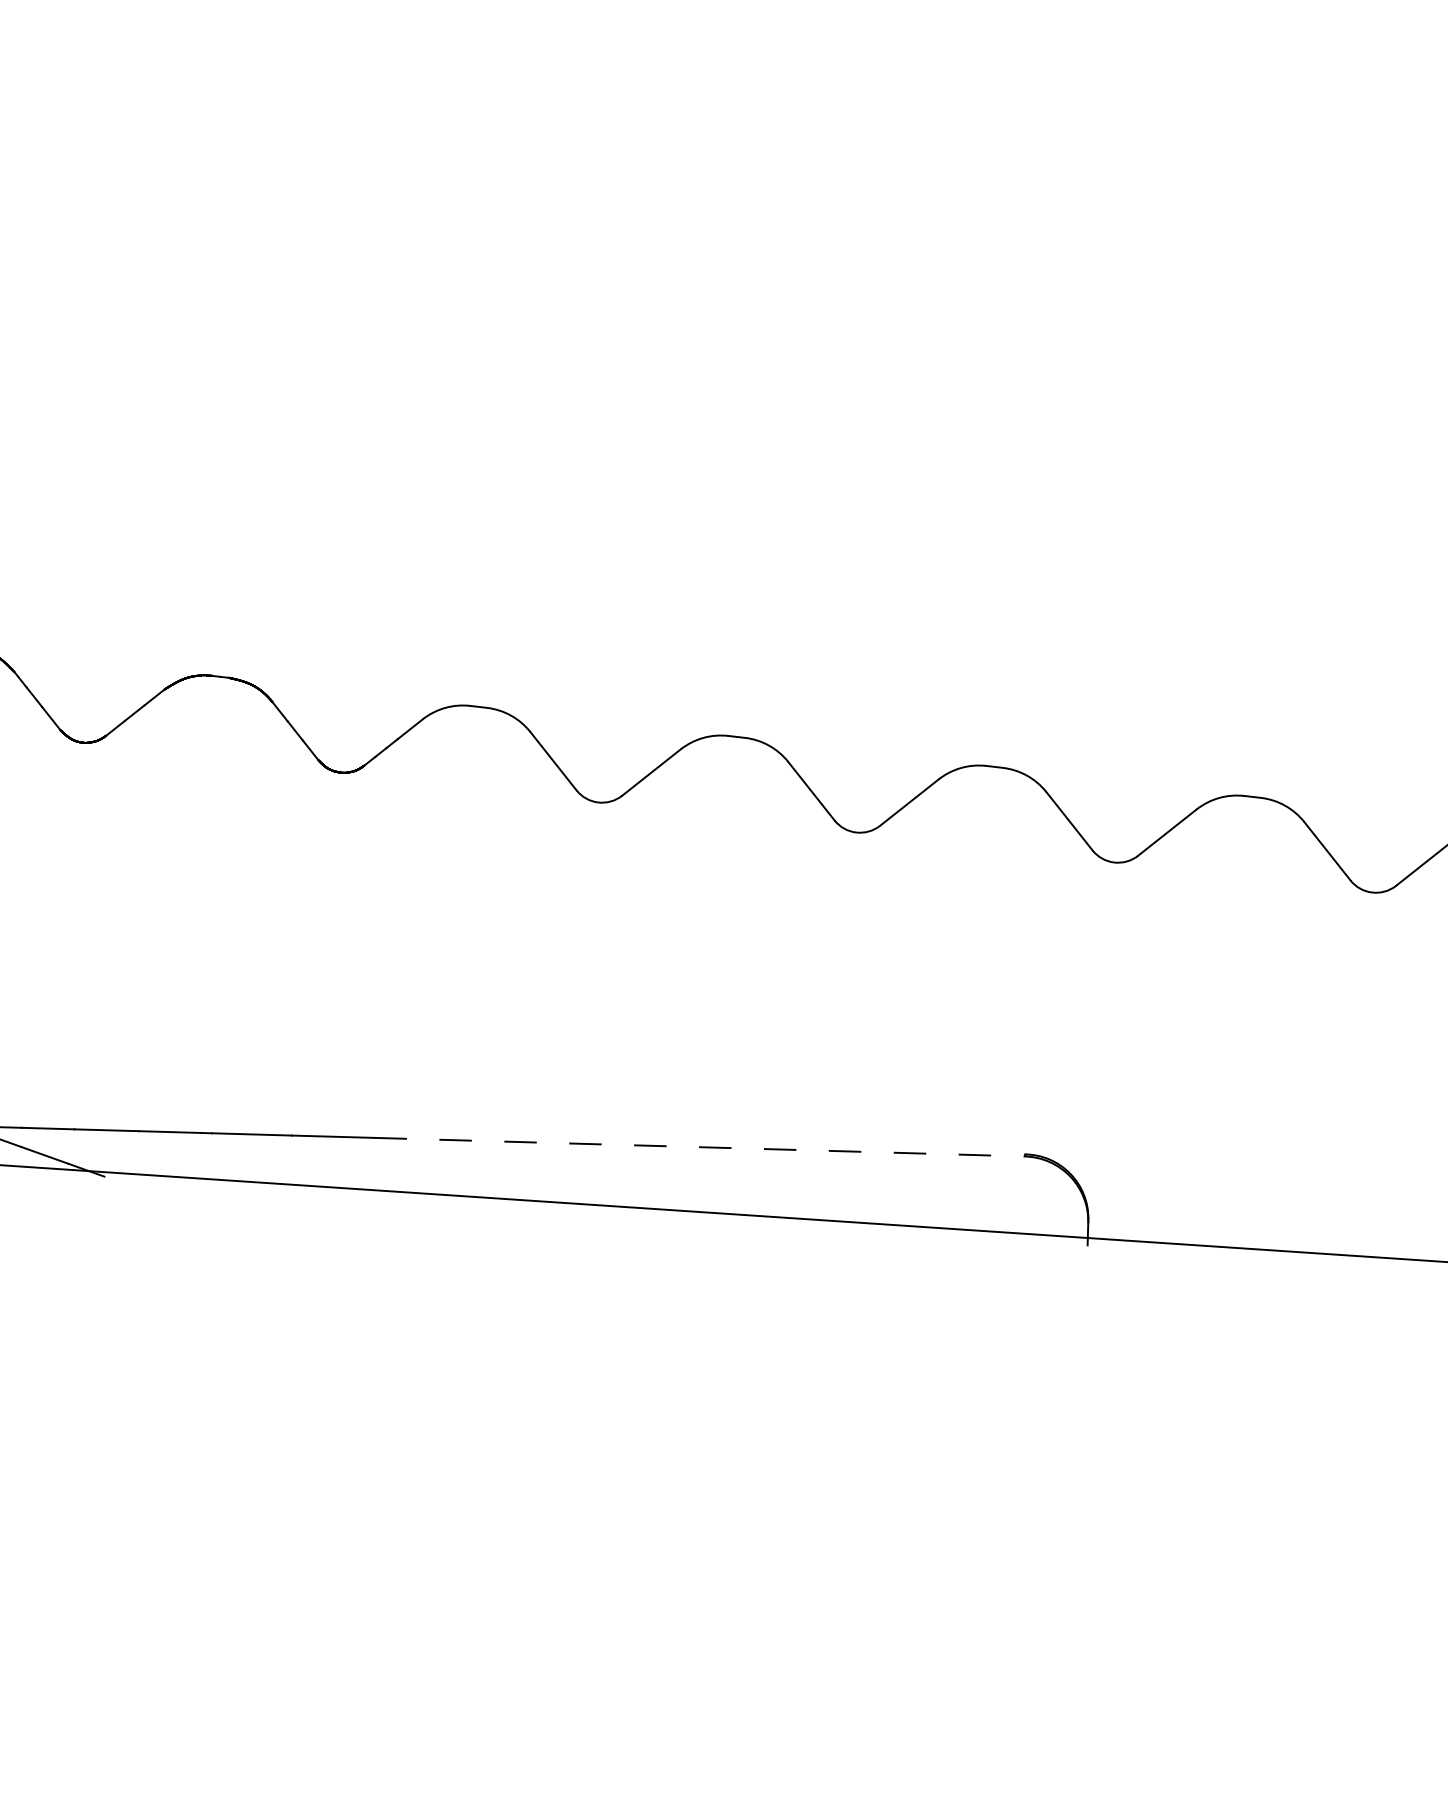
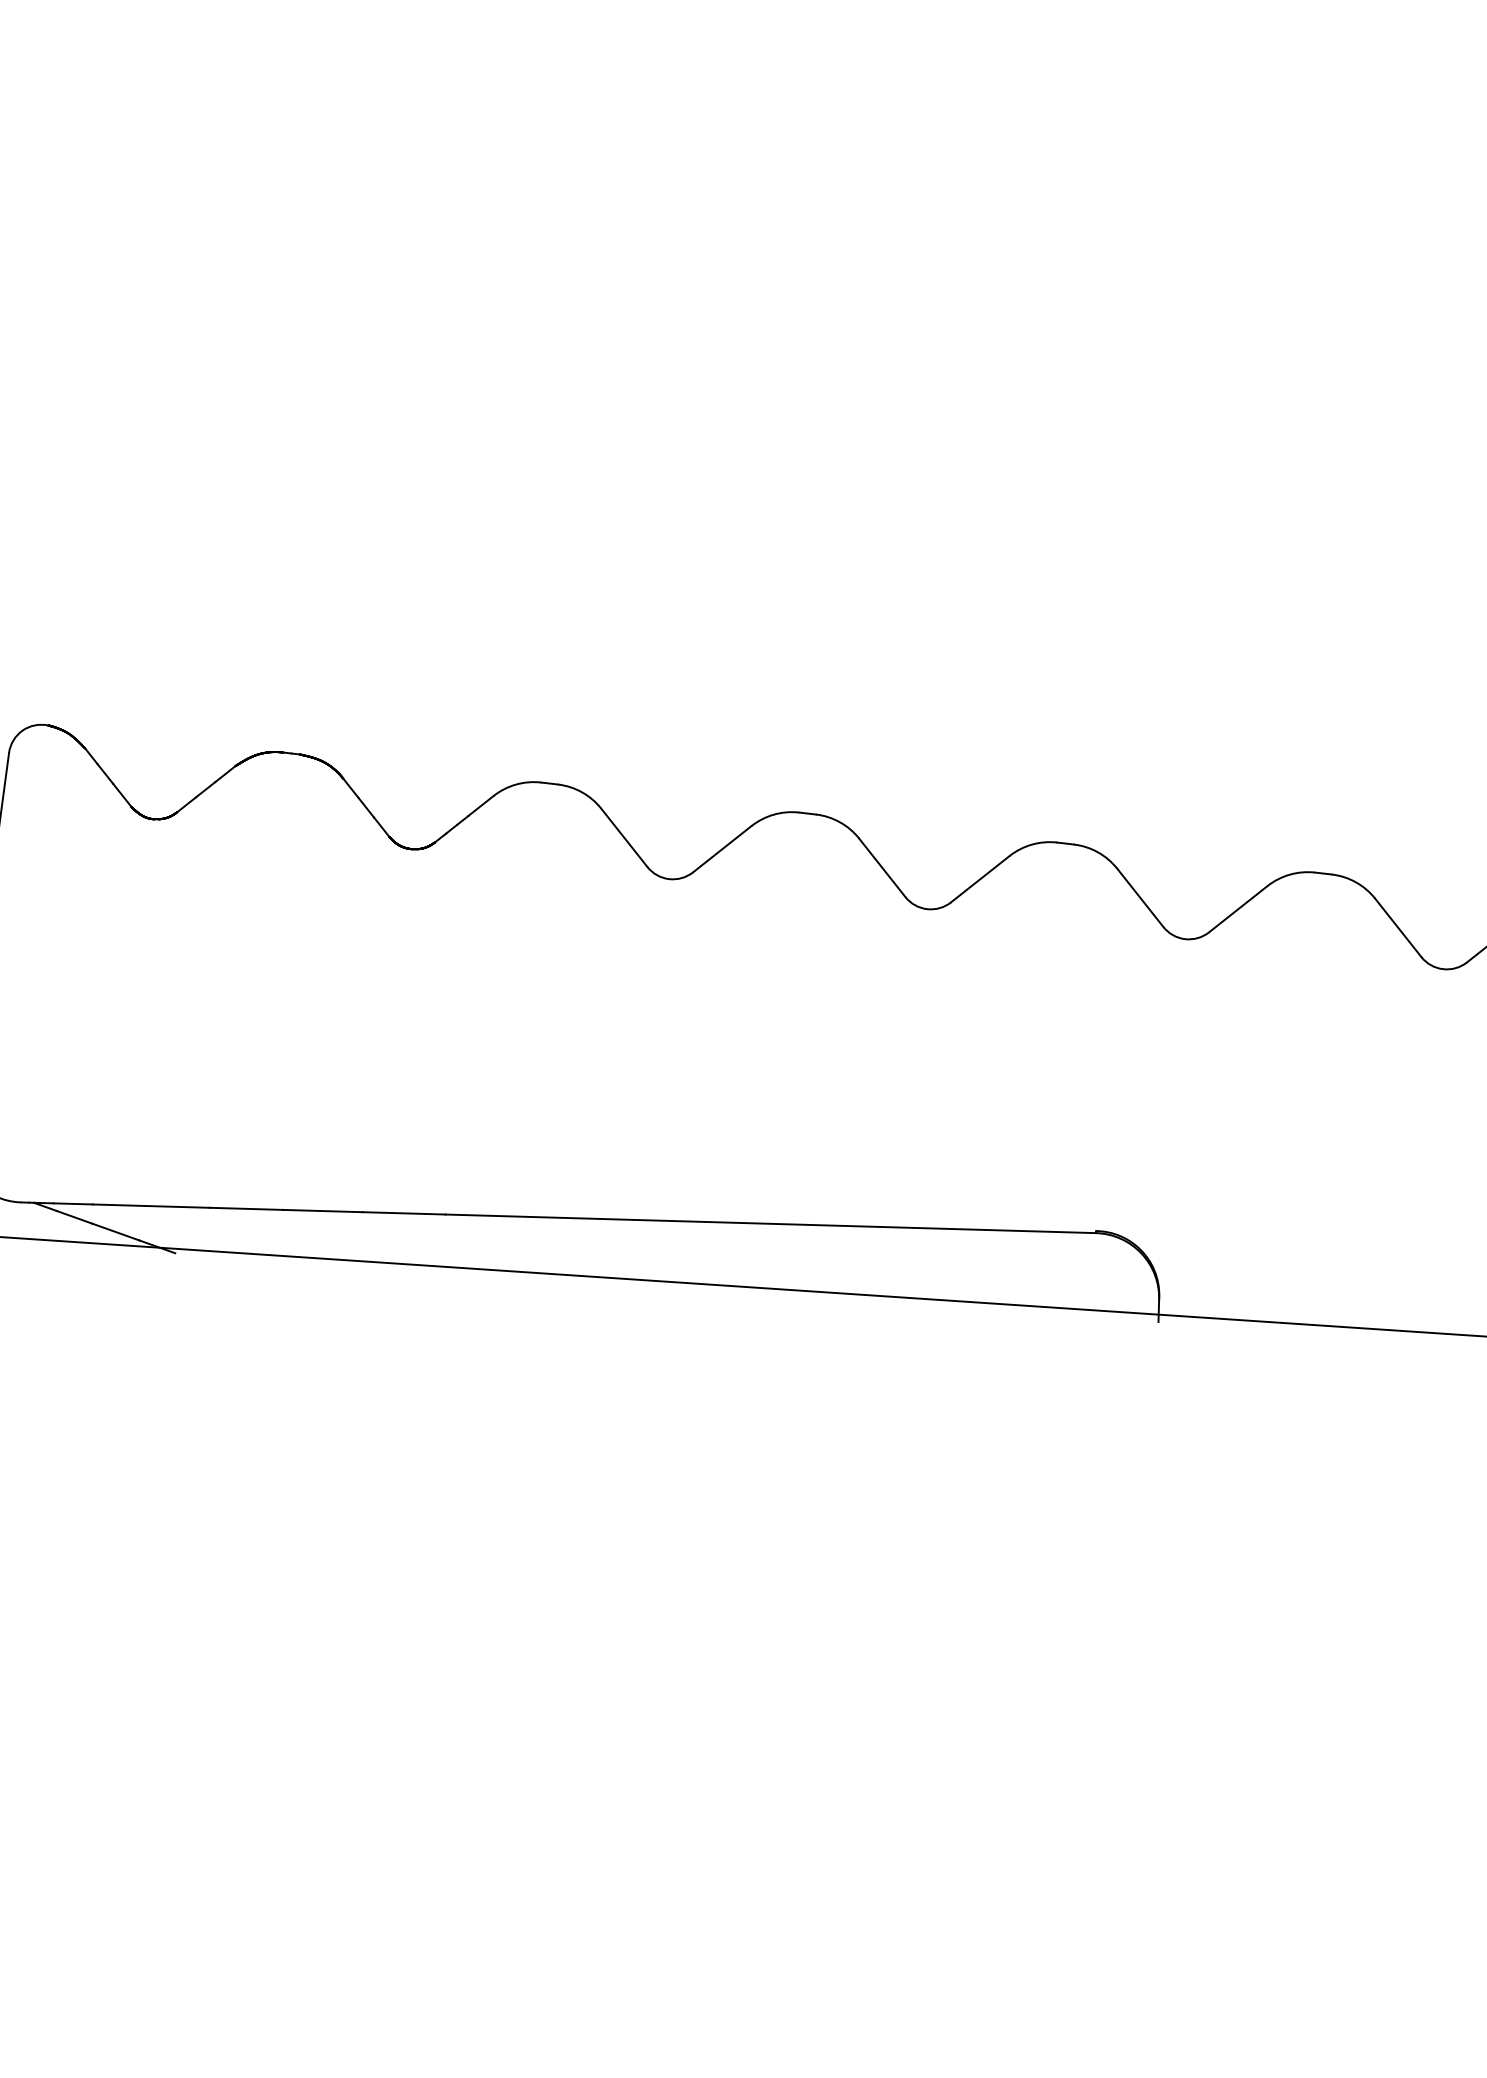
line: (700, 1146) -> (771, 1223), dashed -> solid

